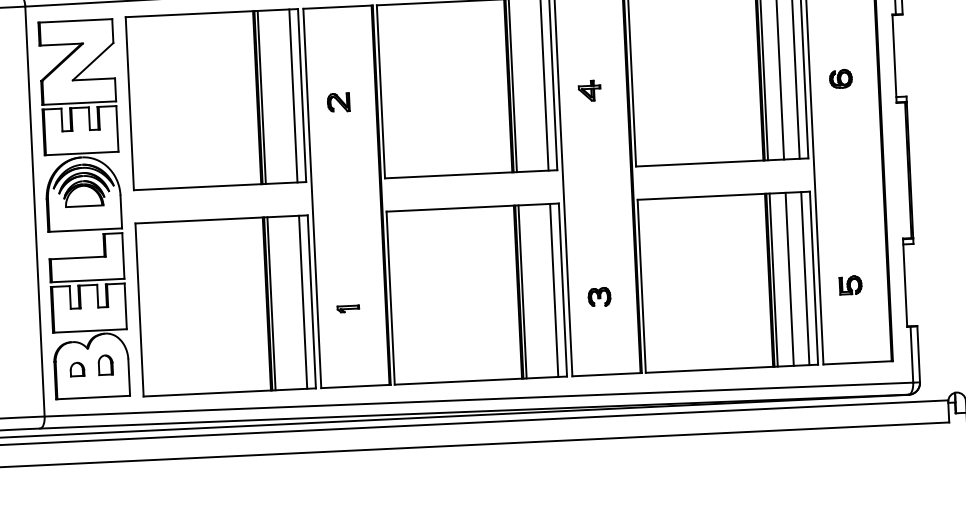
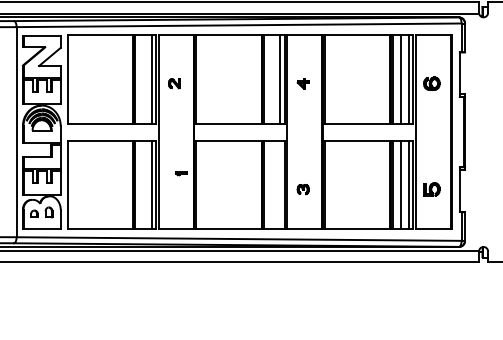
part: (840, 78) -> (431, 83), size x1.4
part: (849, 285) -> (431, 189), size x1.4
line: (554, 289) -> (280, 184), removed
part: (348, 308) -> (181, 173), moved

